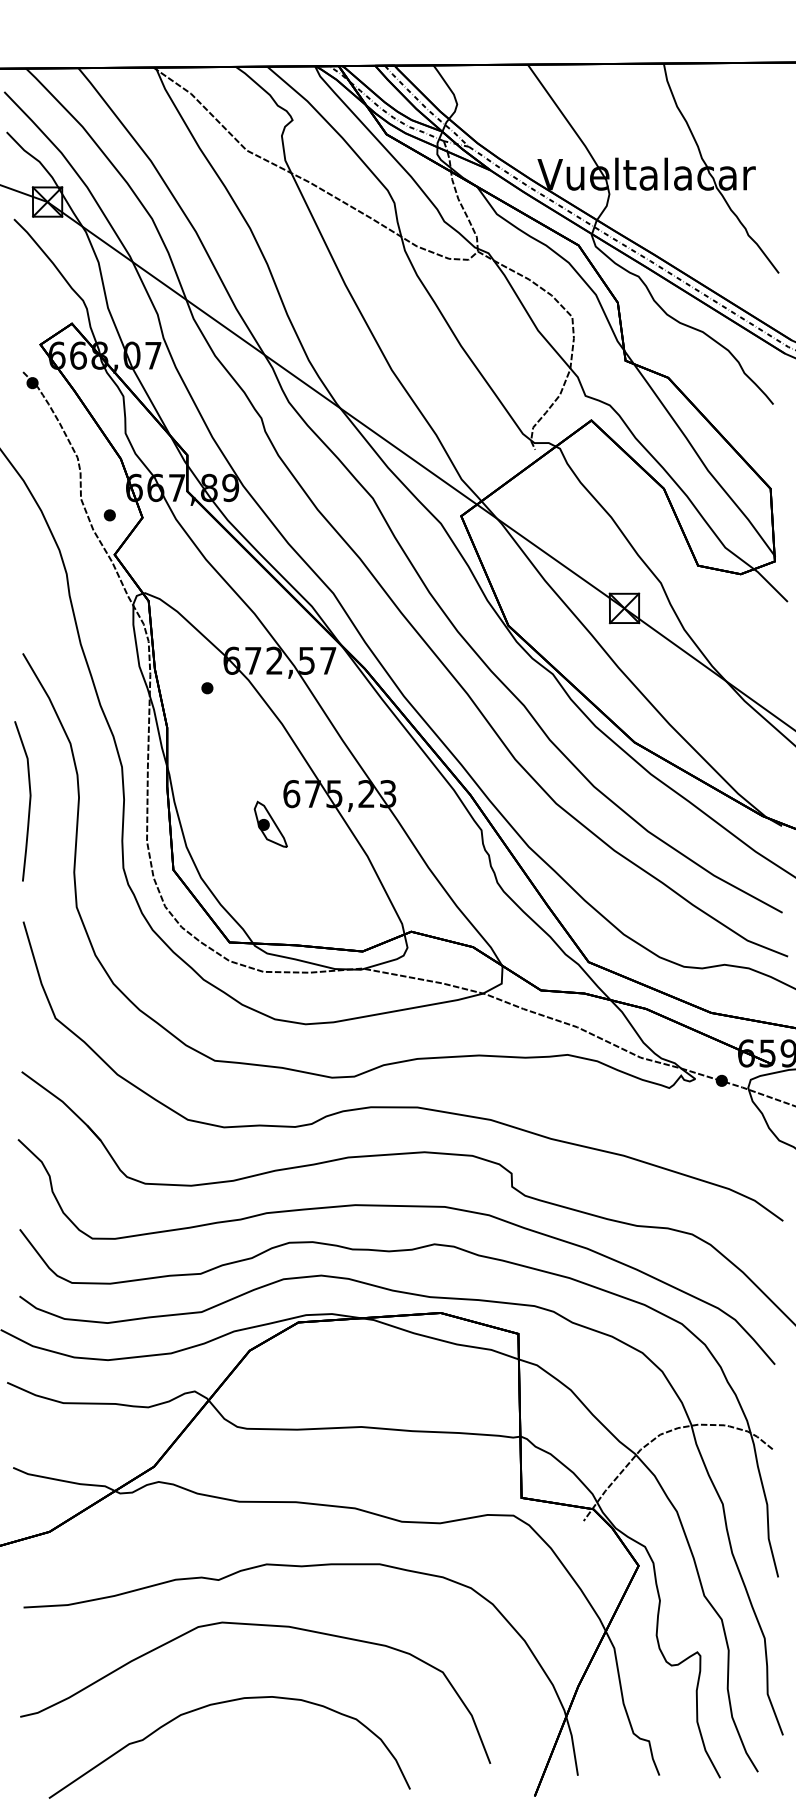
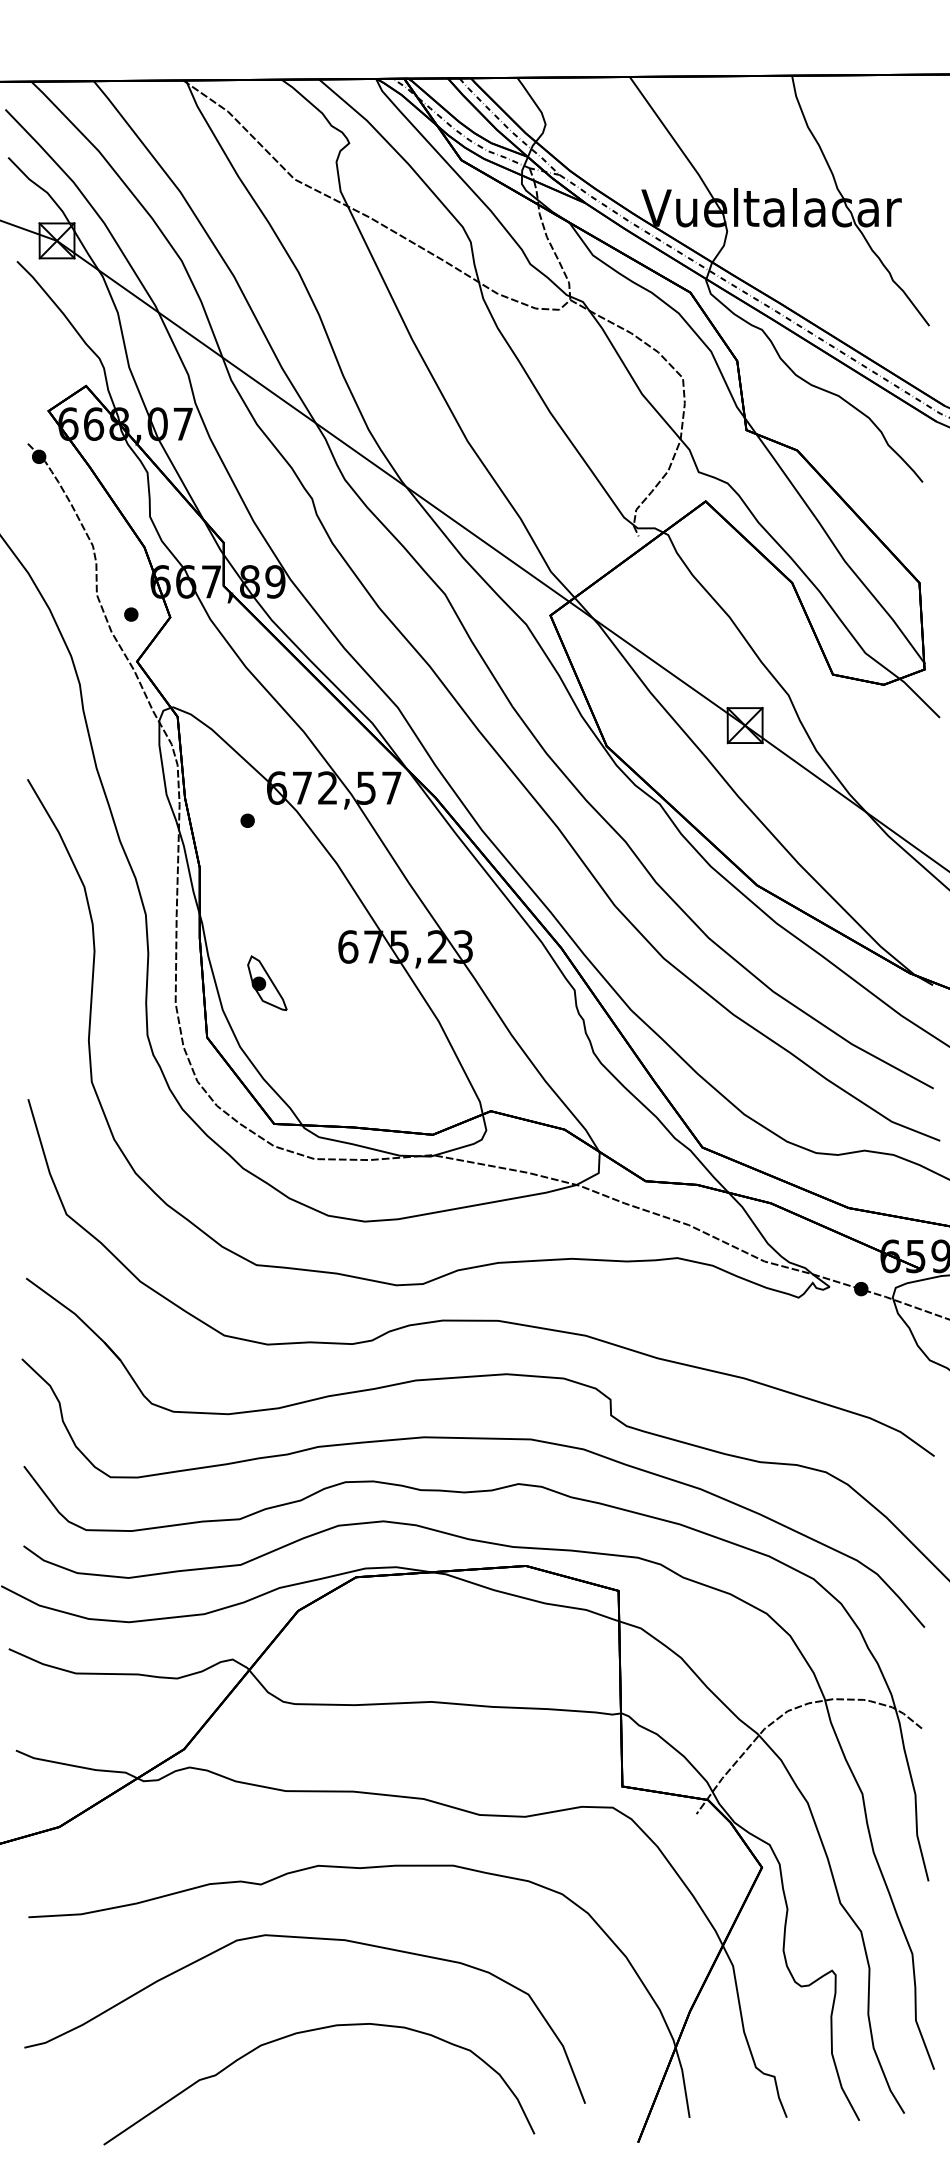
curve: (29, 801) -> (35, 955), removed
part: (270, 824) -> (267, 983), moved
curve: (223, 1703) -> (311, 2031), moved

